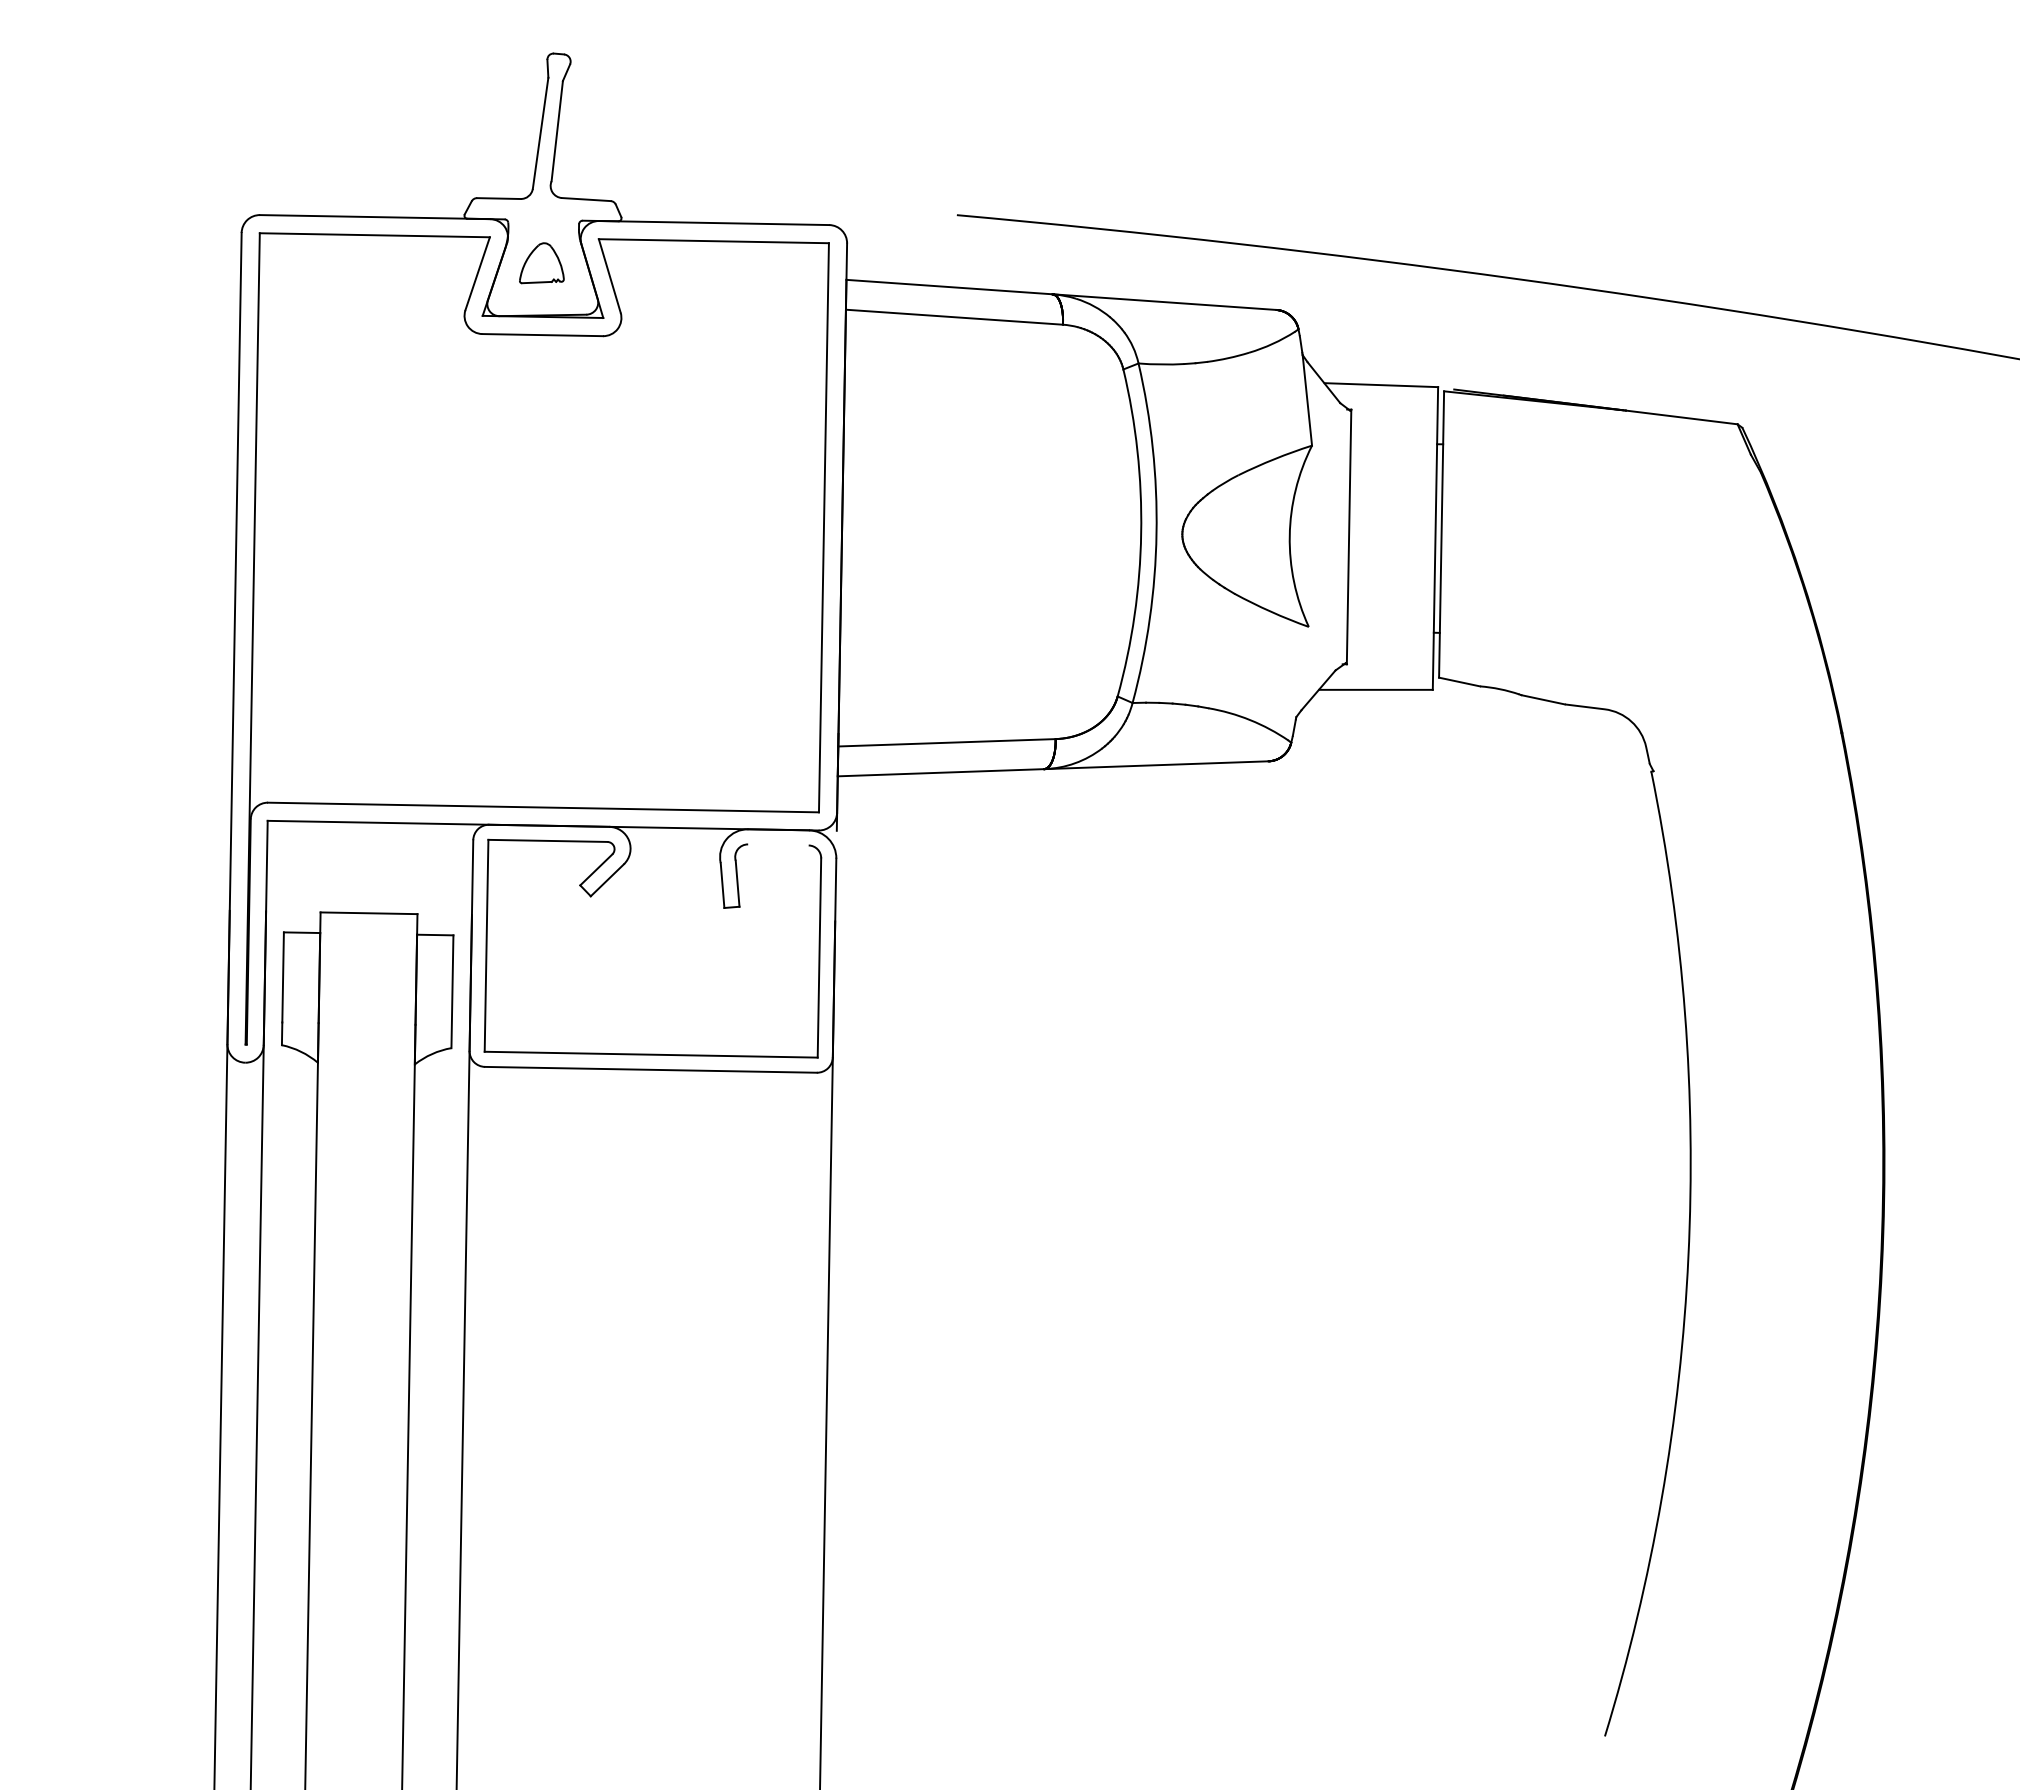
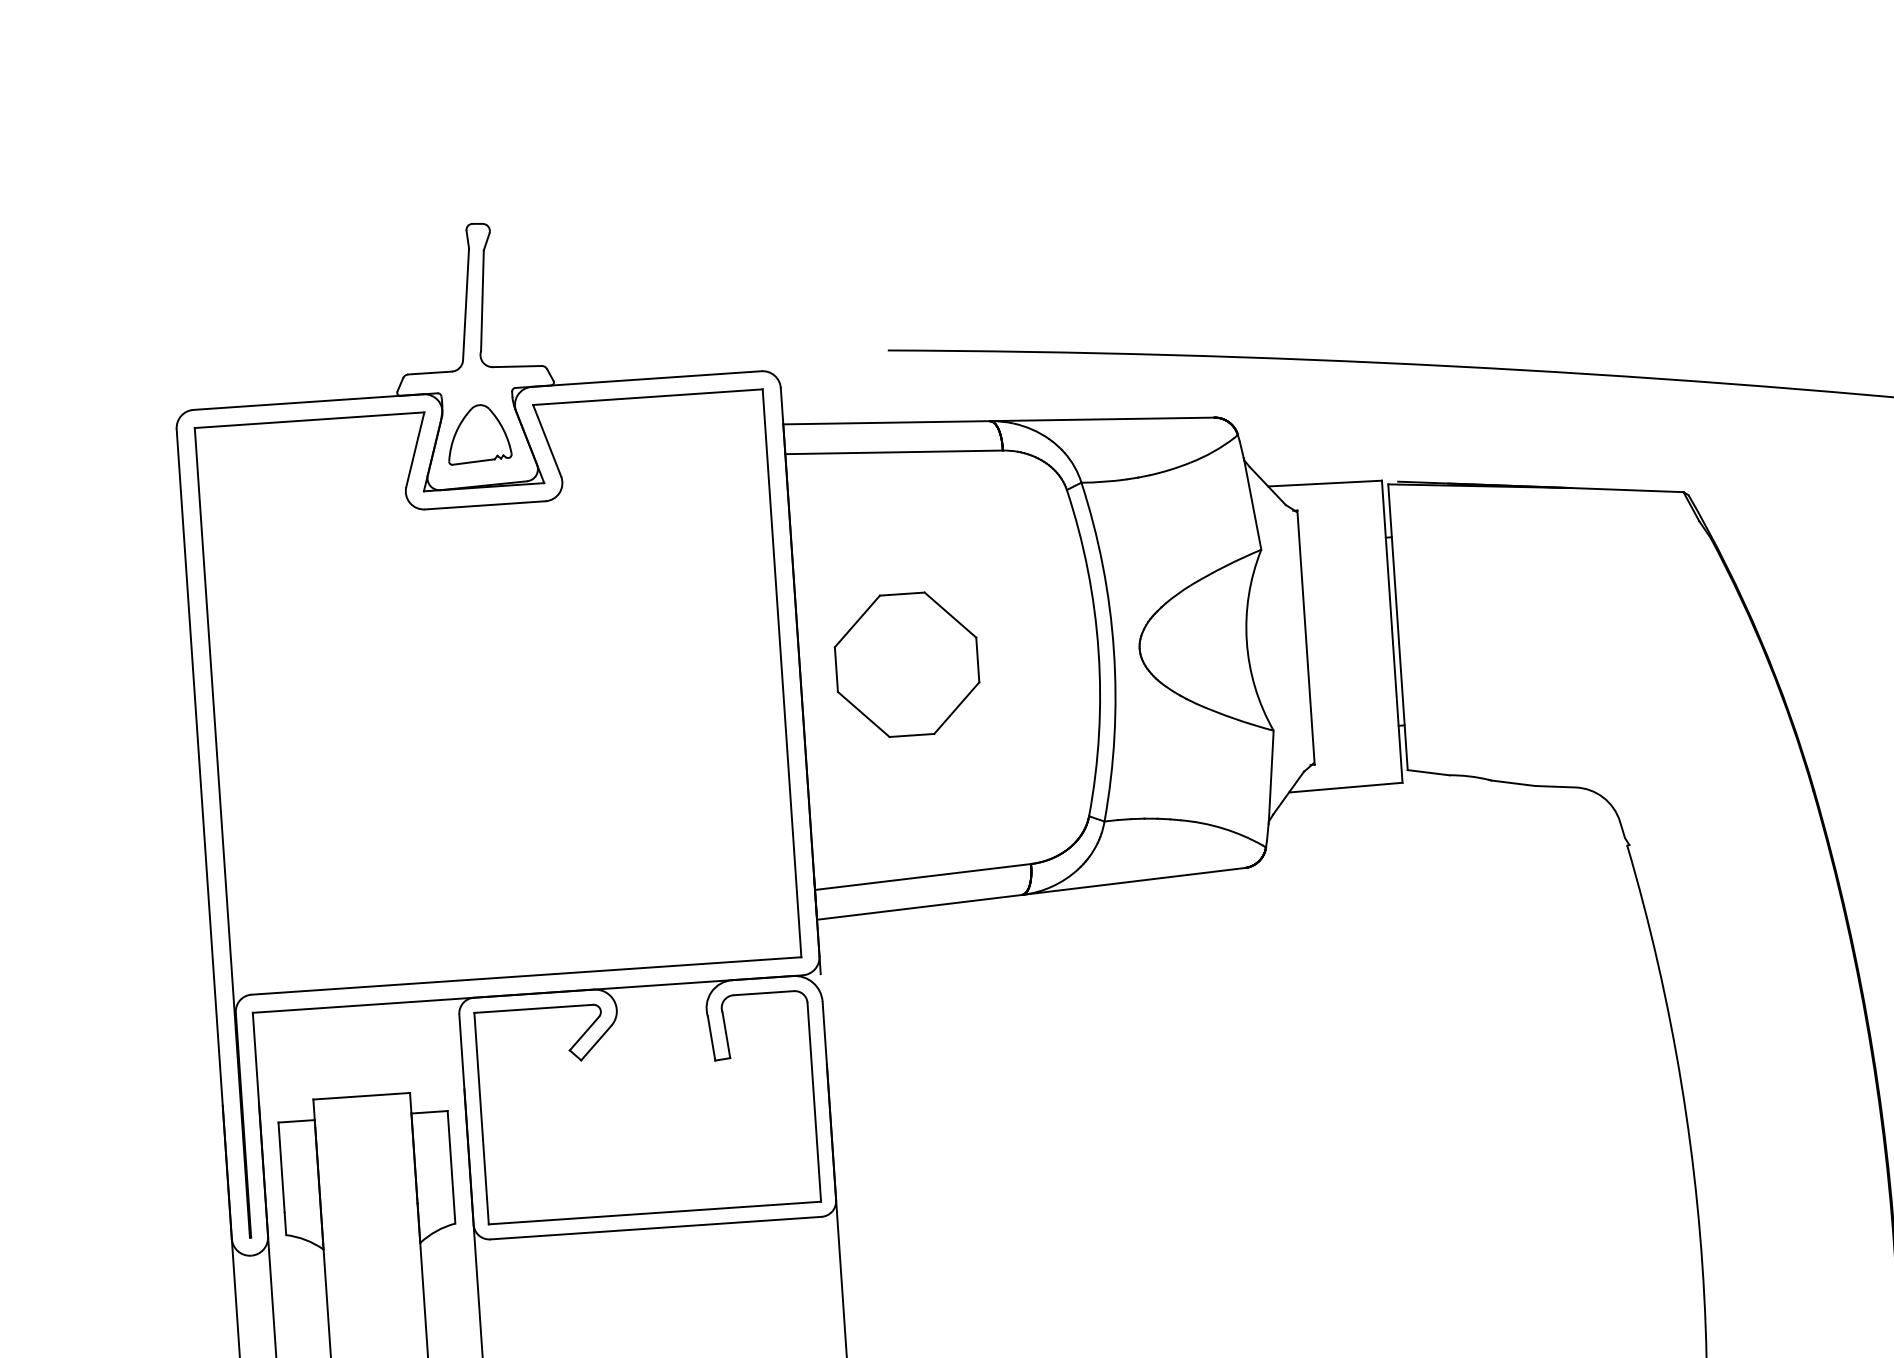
part: (541, 262) -> (477, 433), size x1.43
part: (949, 529) -> (907, 664), added
line: (1302, 671) -> (1271, 775), added
line: (778, 844) -> (763, 992), added

